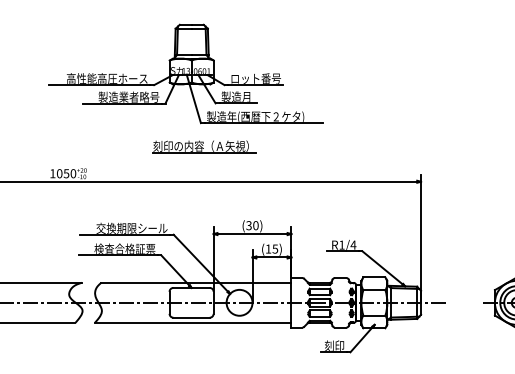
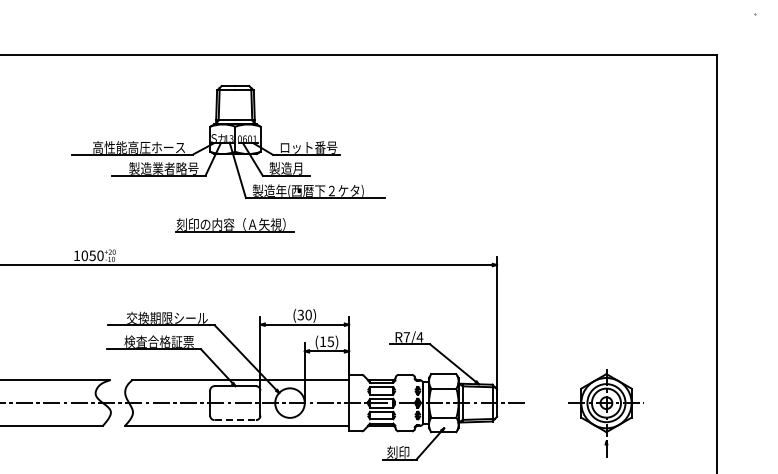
part: (204, 147) -> (234, 225), moved
text: (341, 245) -> (406, 337), R1/4 -> R7/4
line: (191, 318) -> (235, 420), solid -> dashed

